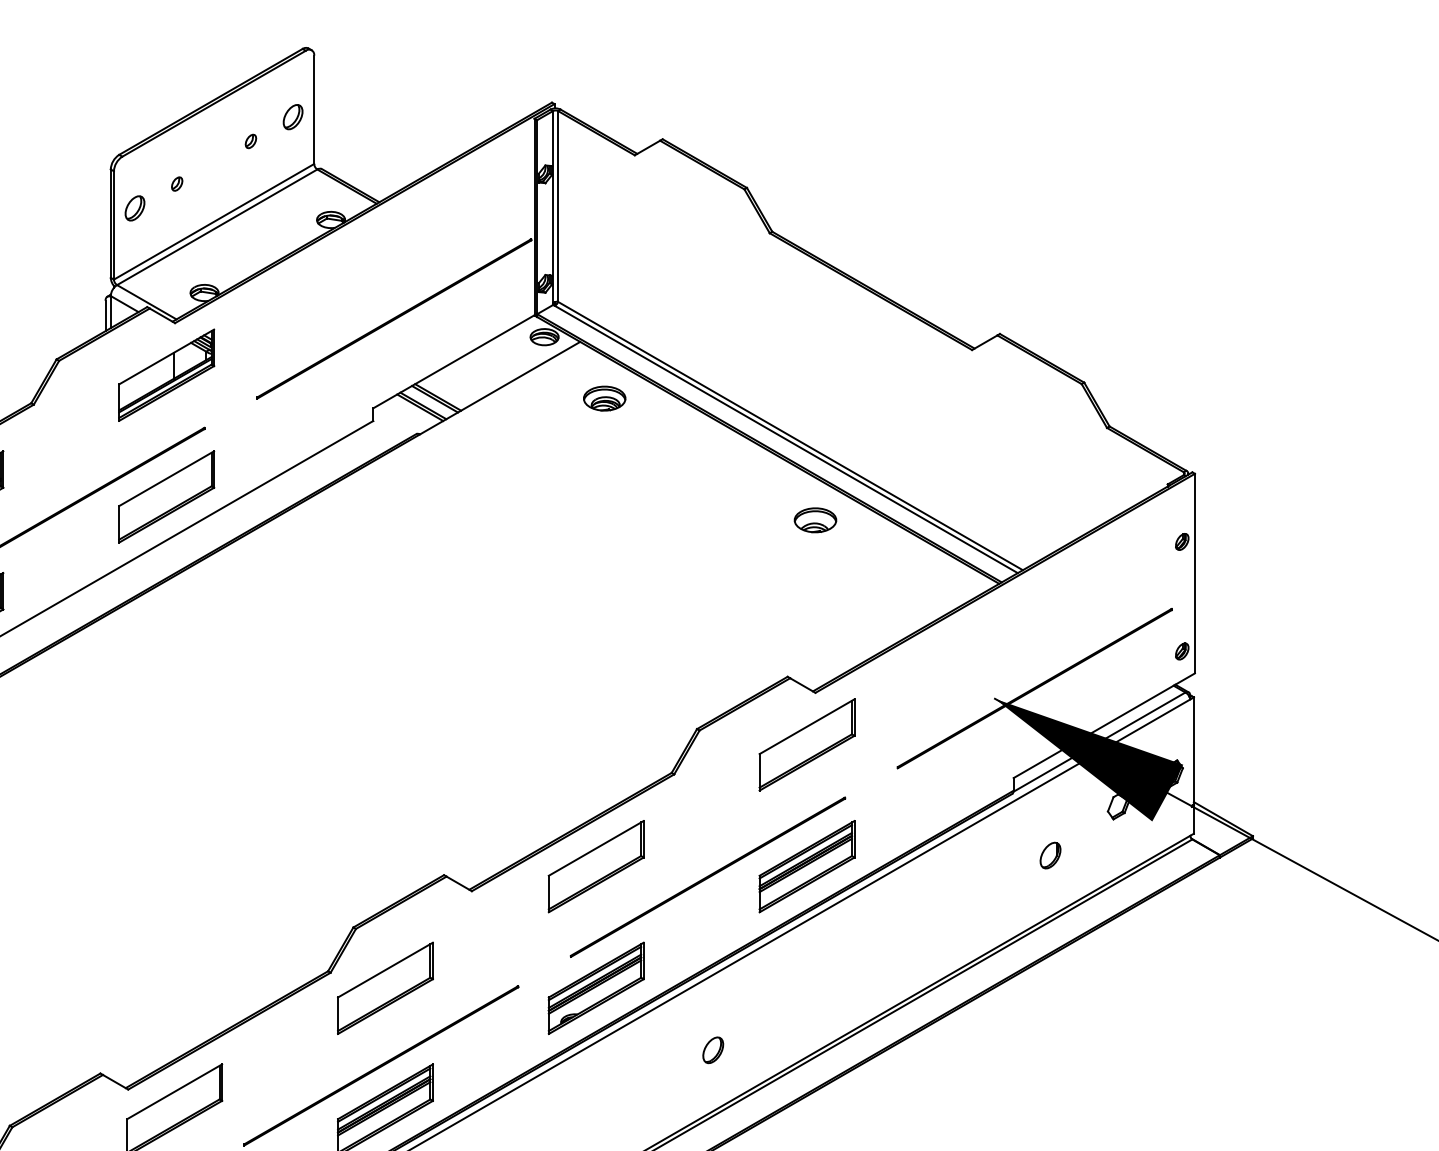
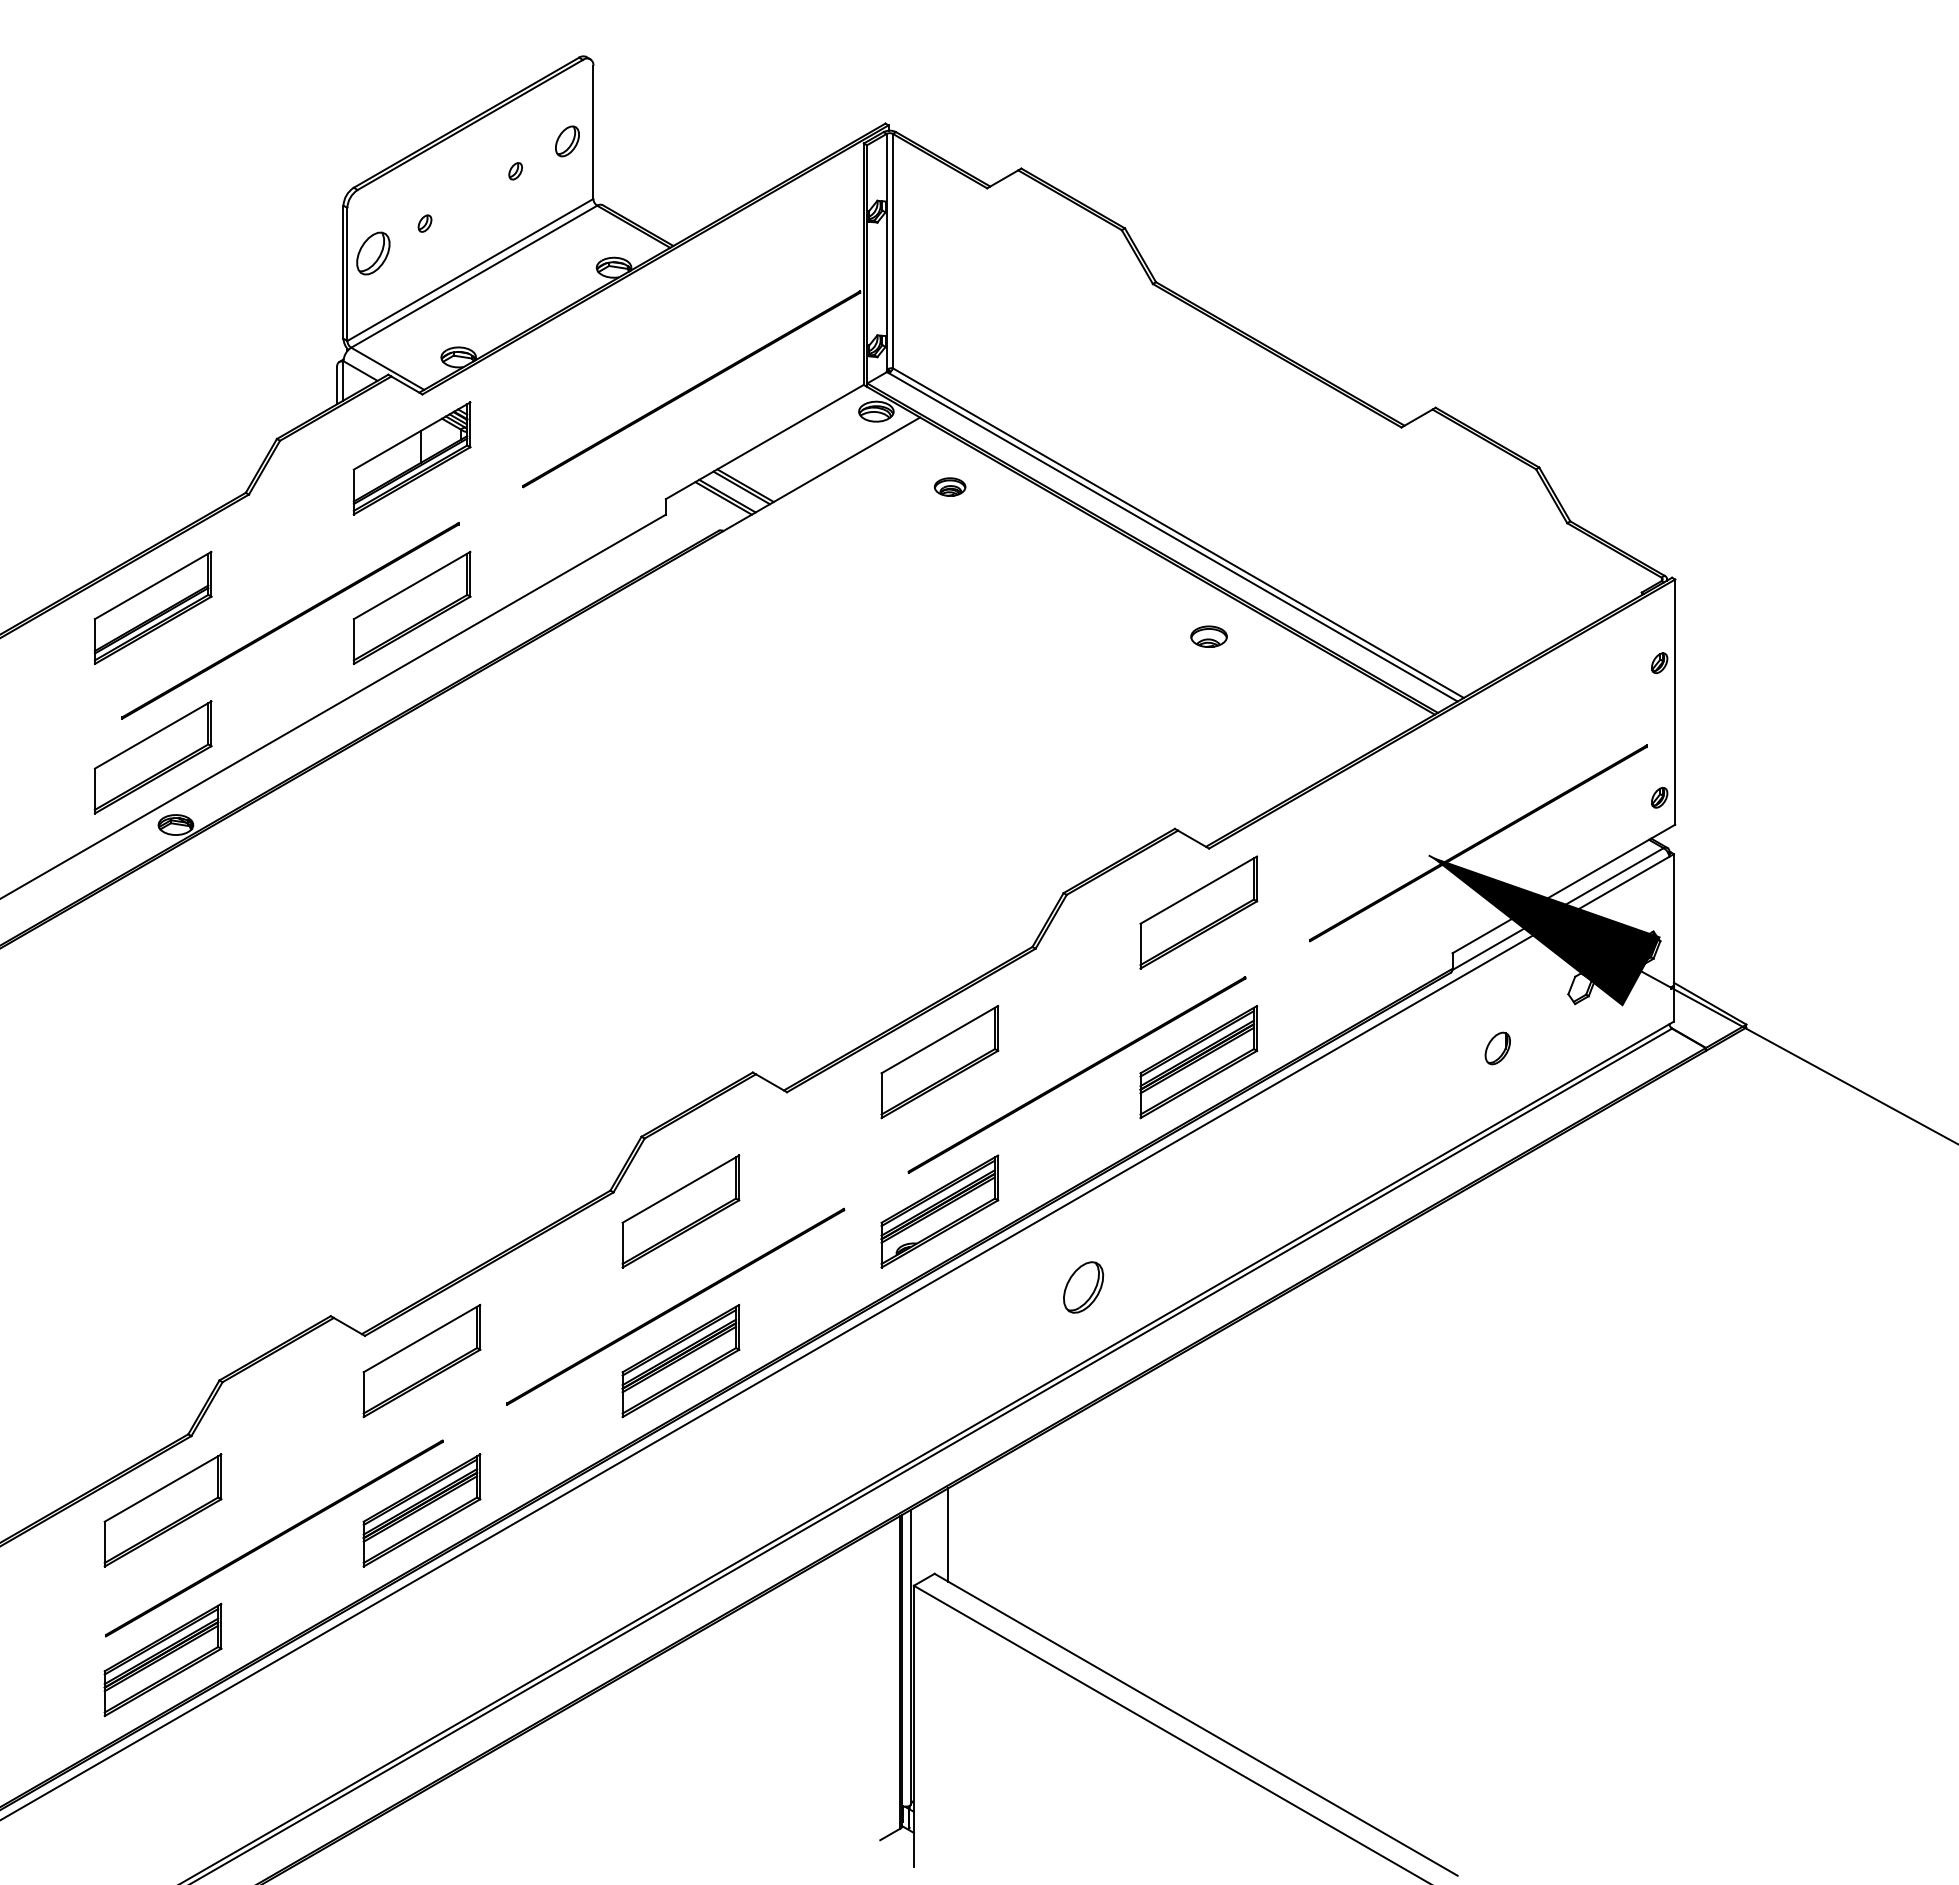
part: (134, 208) -> (372, 253), size x1.4
part: (604, 398) -> (949, 486), size x0.6
part: (814, 520) -> (1208, 636), size x0.7
part: (713, 1050) -> (1083, 1287), size x1.6

